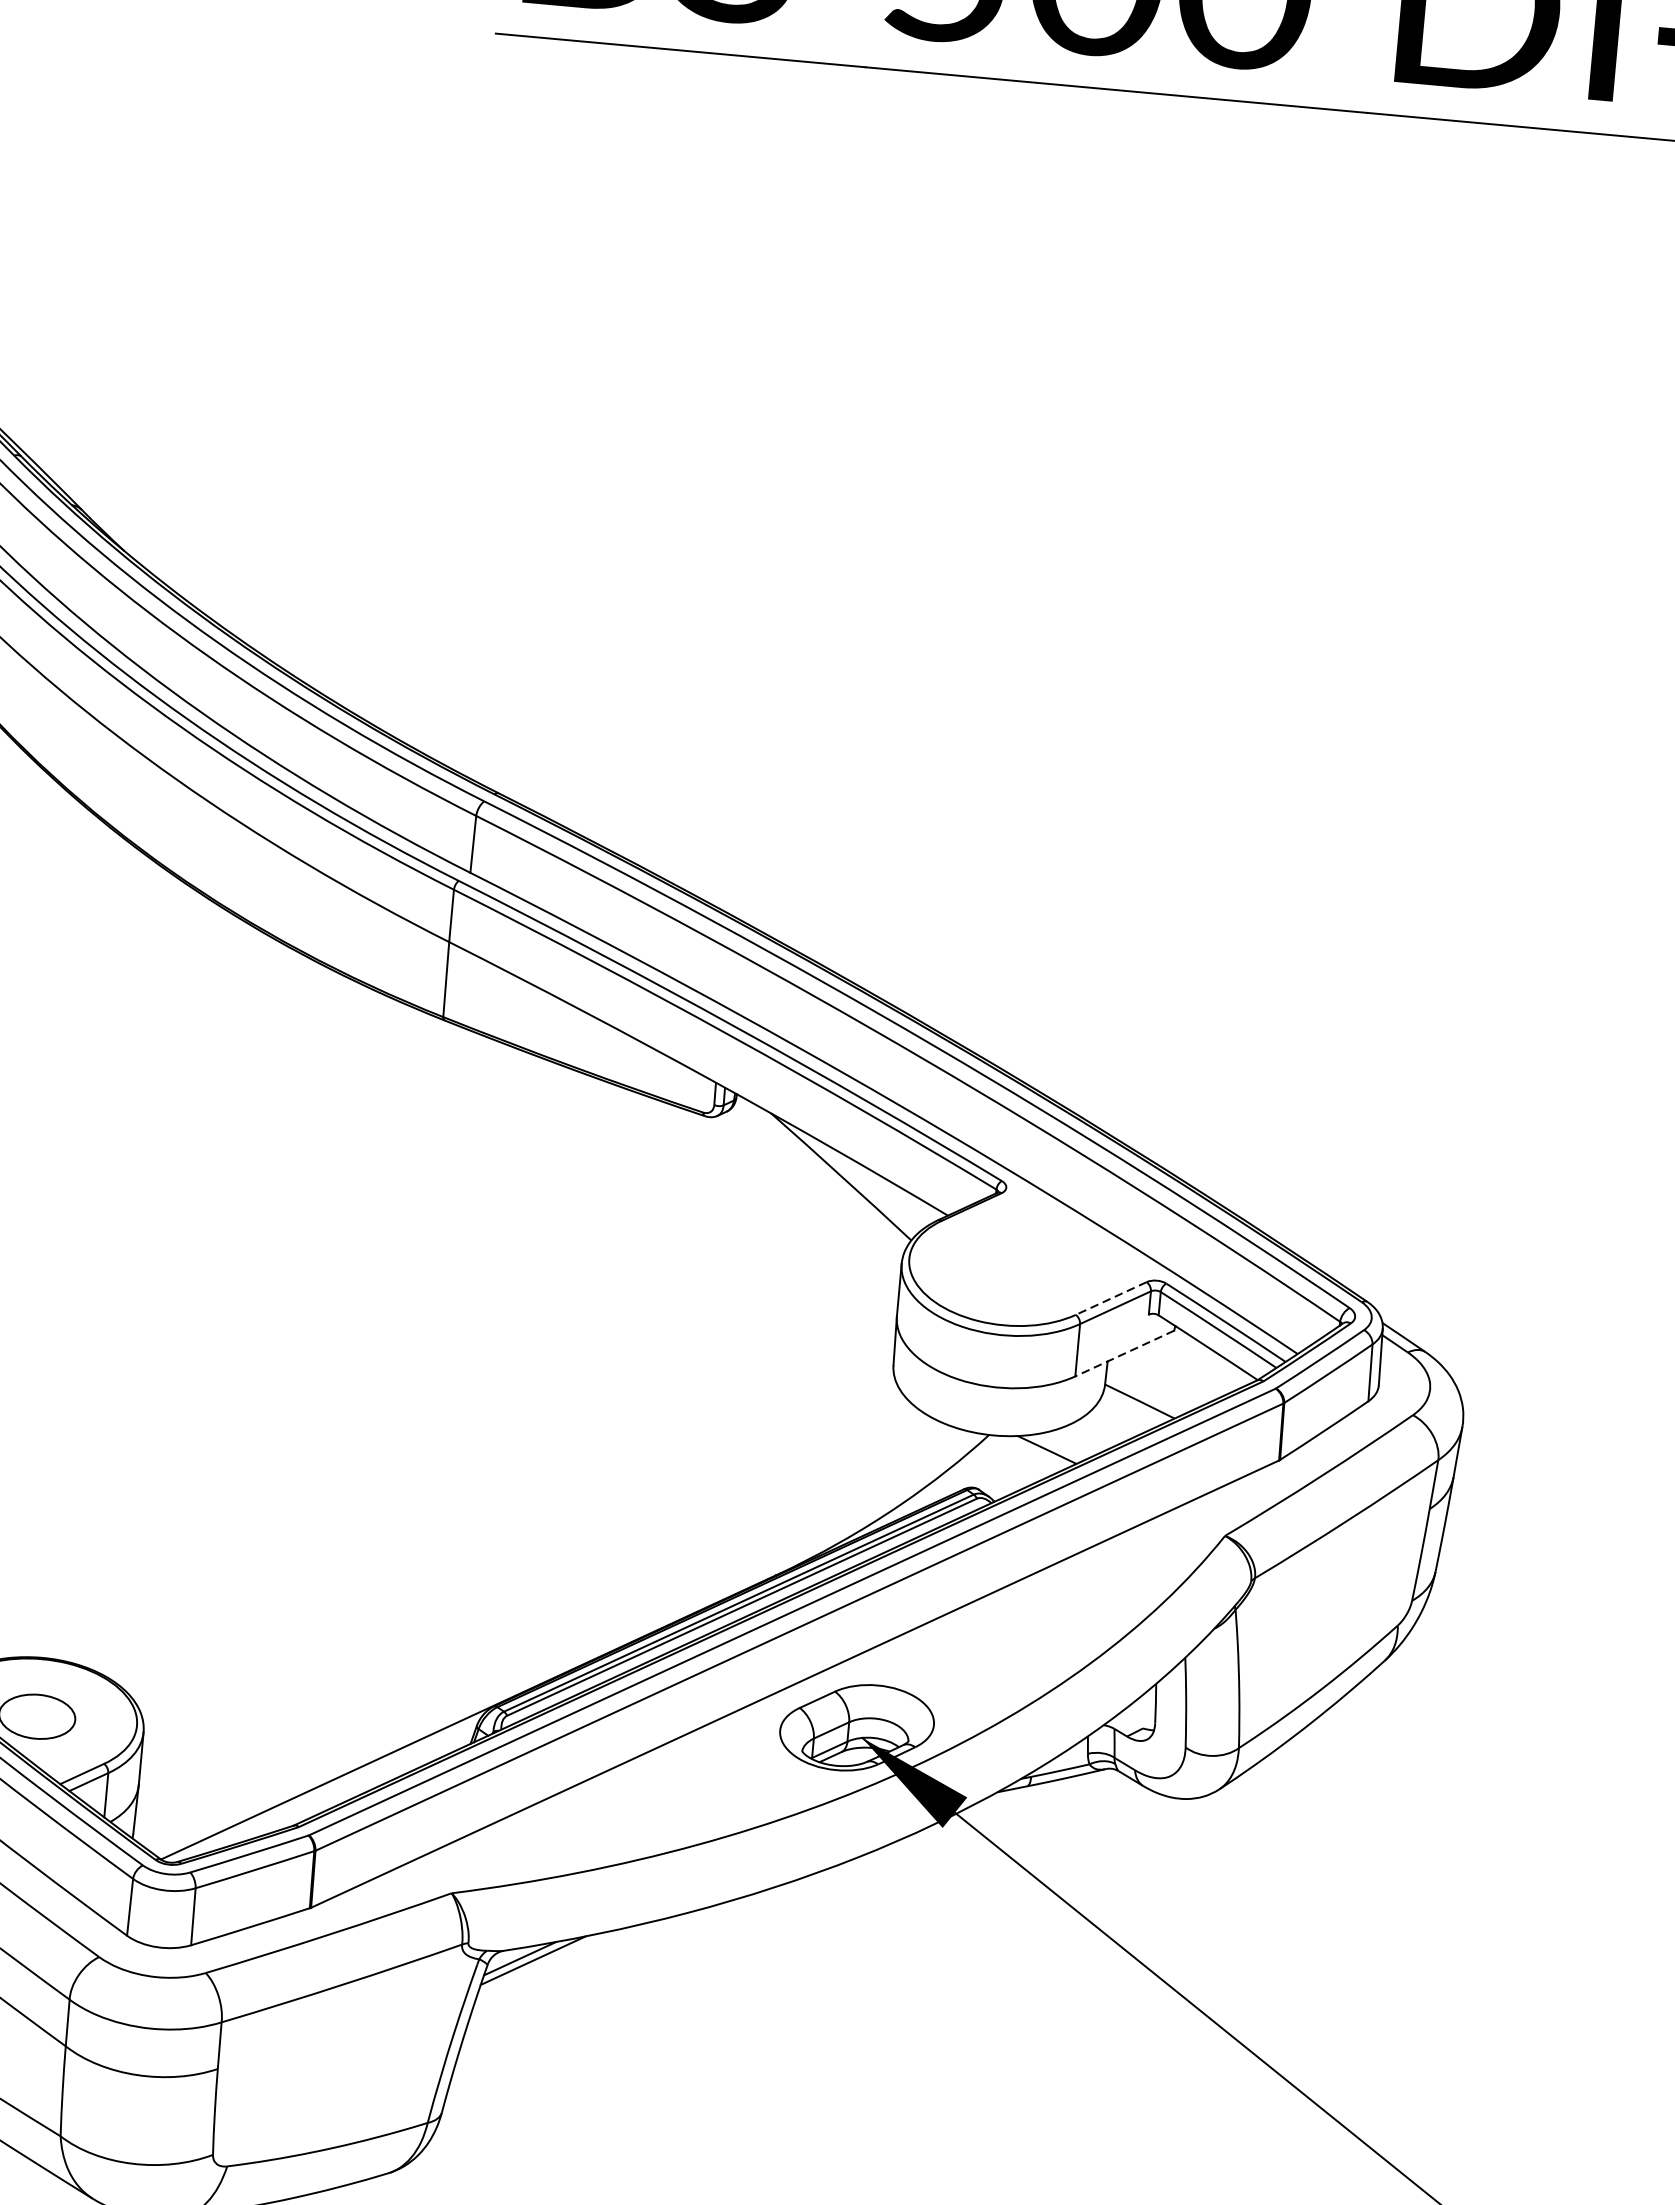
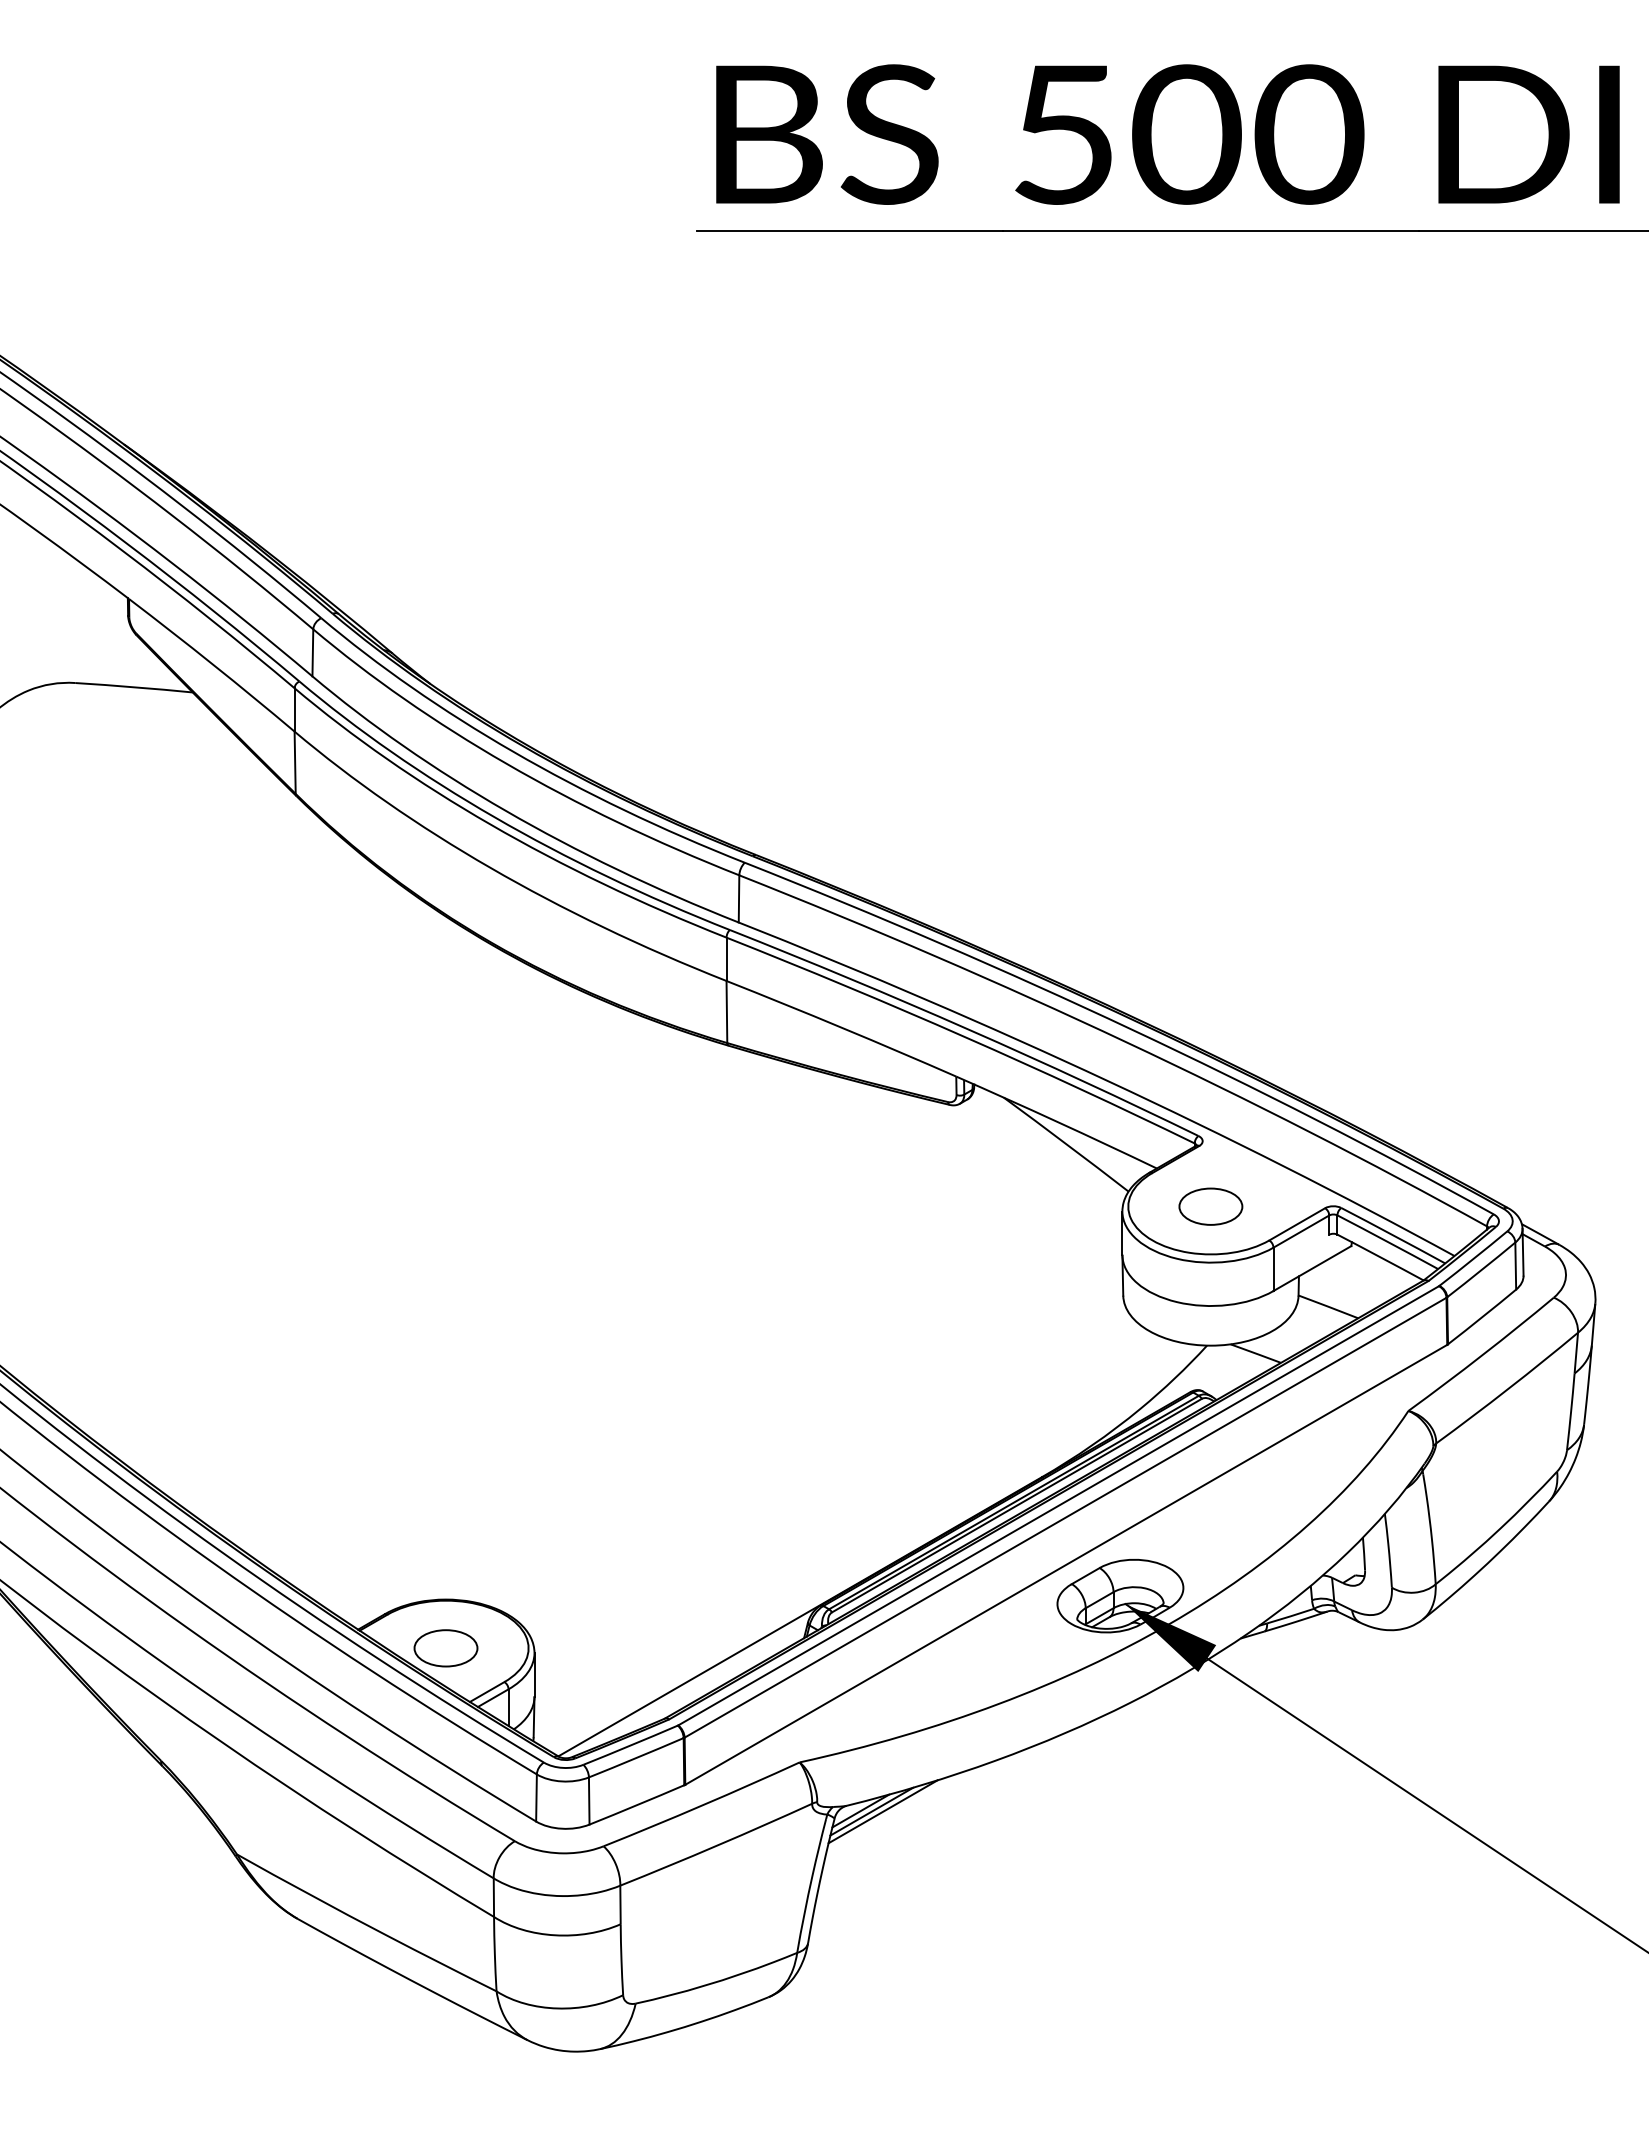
part: (1008, 1267) -> (1210, 1206), added
line: (1110, 1298) -> (1296, 1224), dashed -> solid
line: (1124, 1353) -> (1312, 1268), dashed -> solid
line: (546, 1961) -> (882, 1811), added

